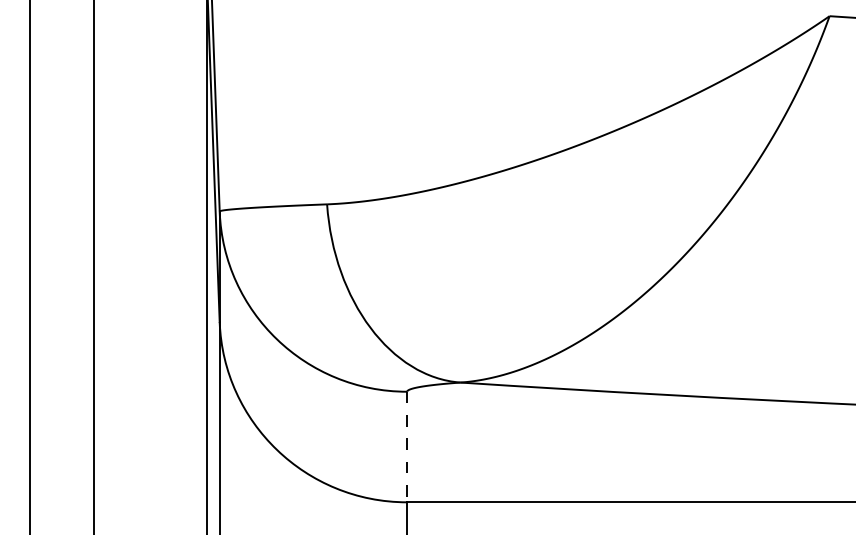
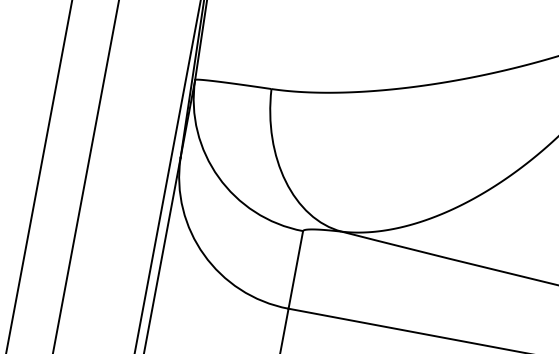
line: (407, 447) -> (296, 270), dashed -> solid

